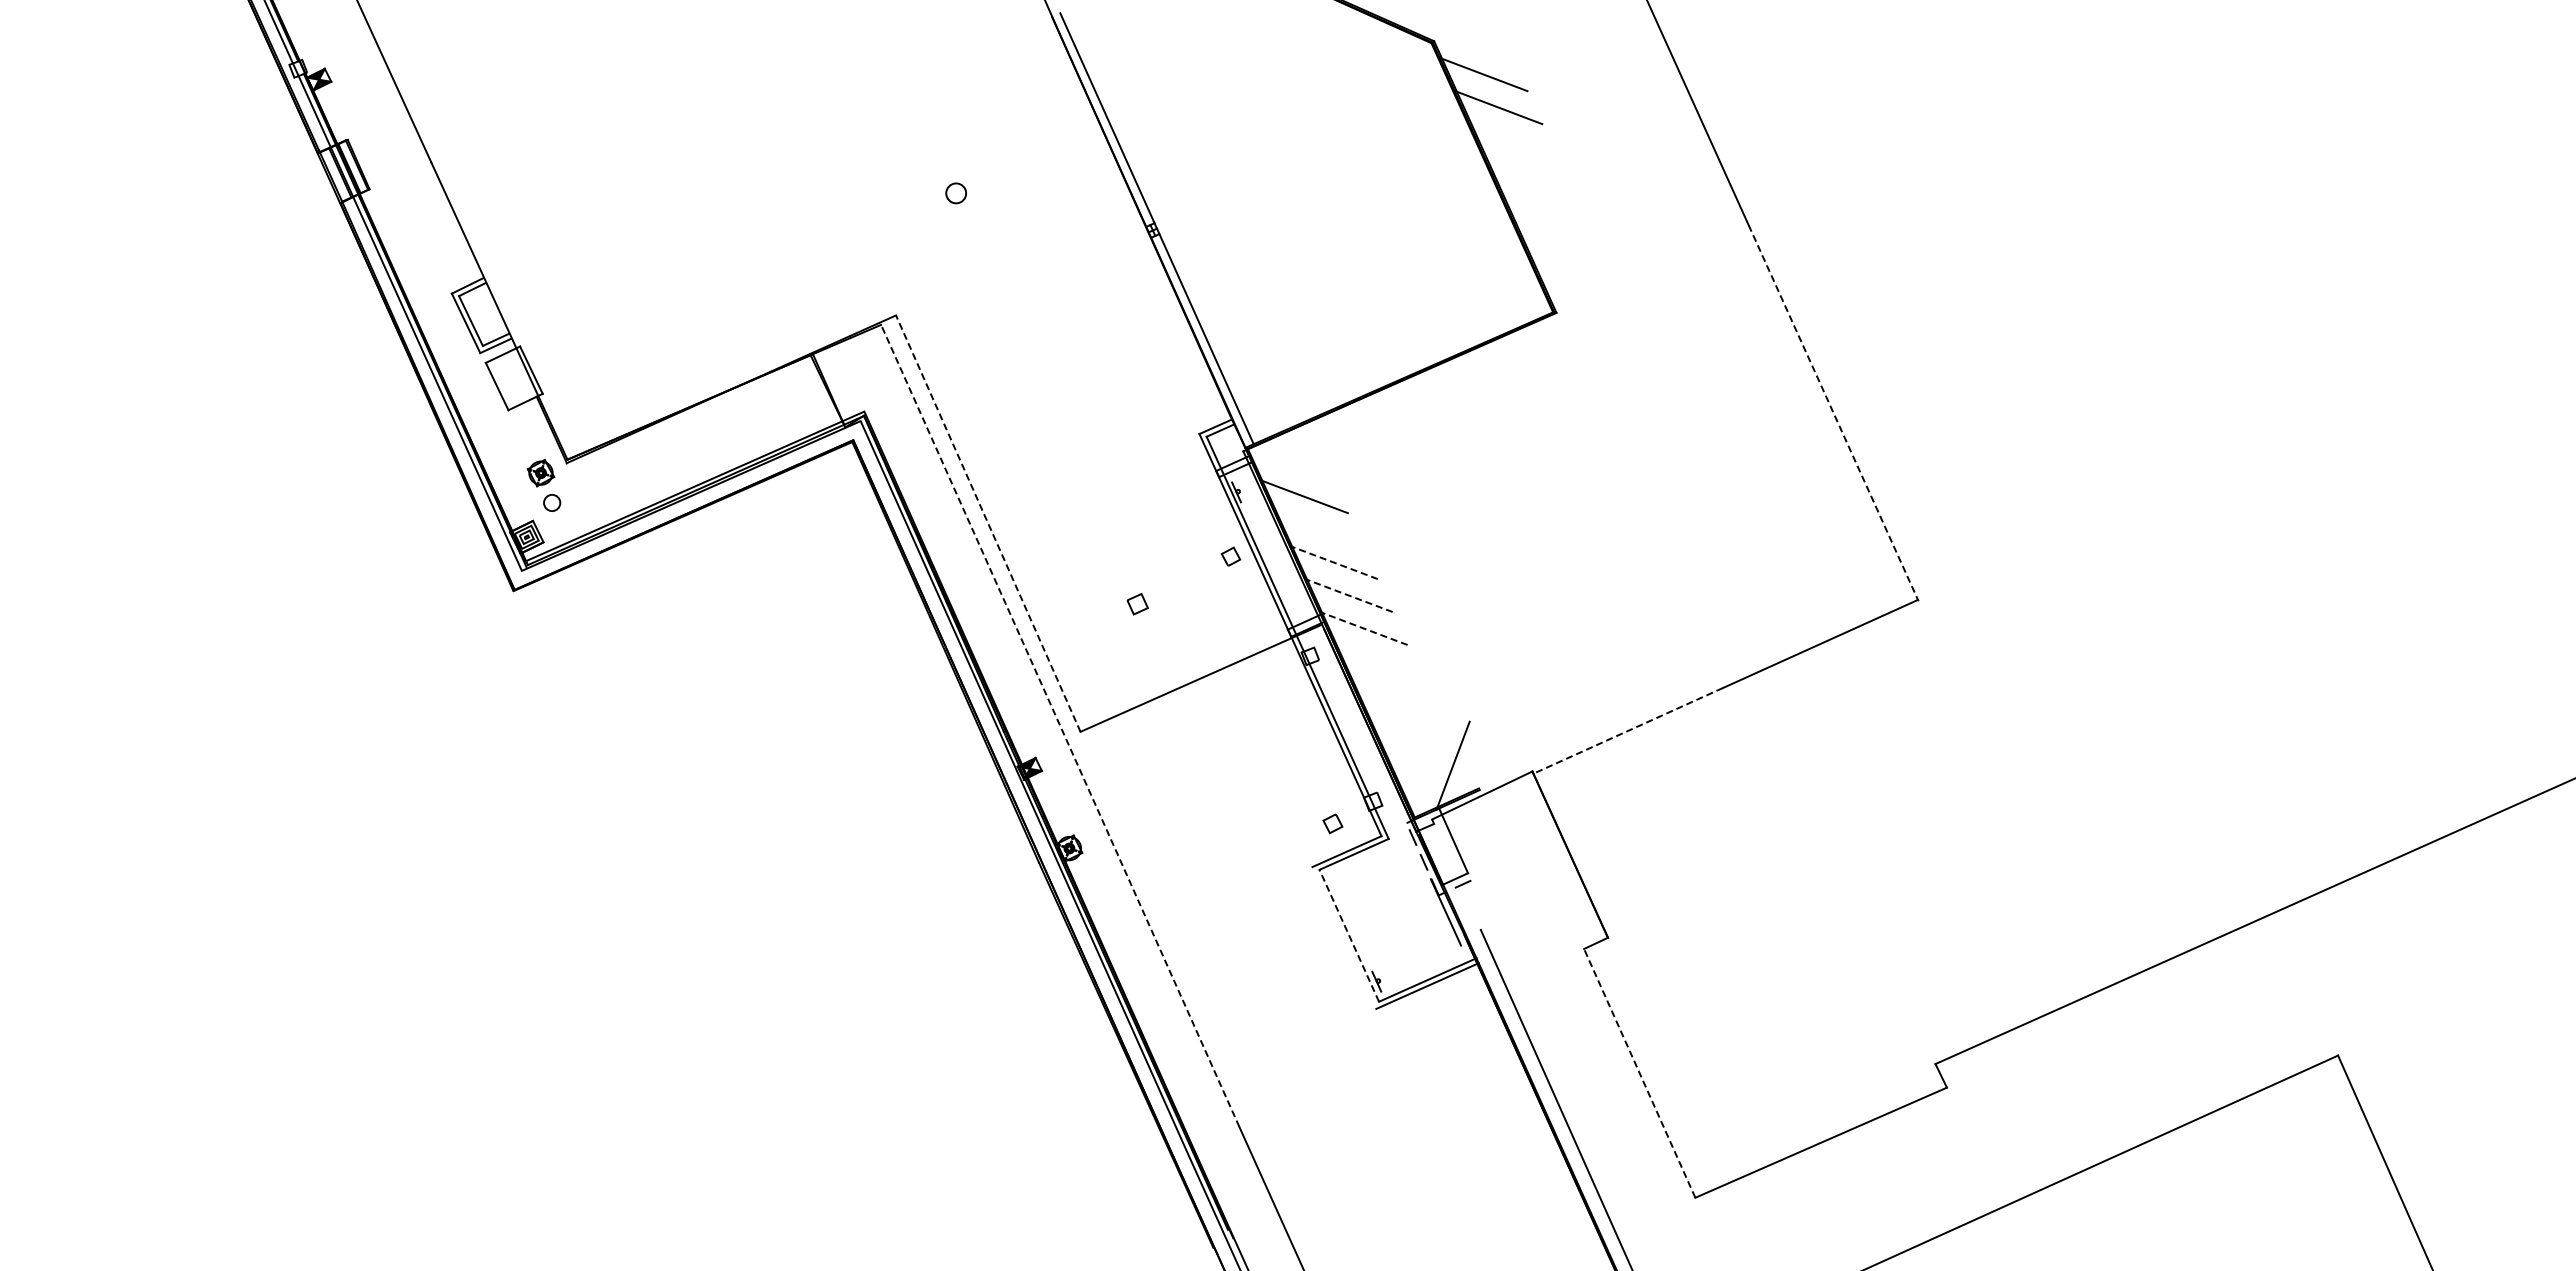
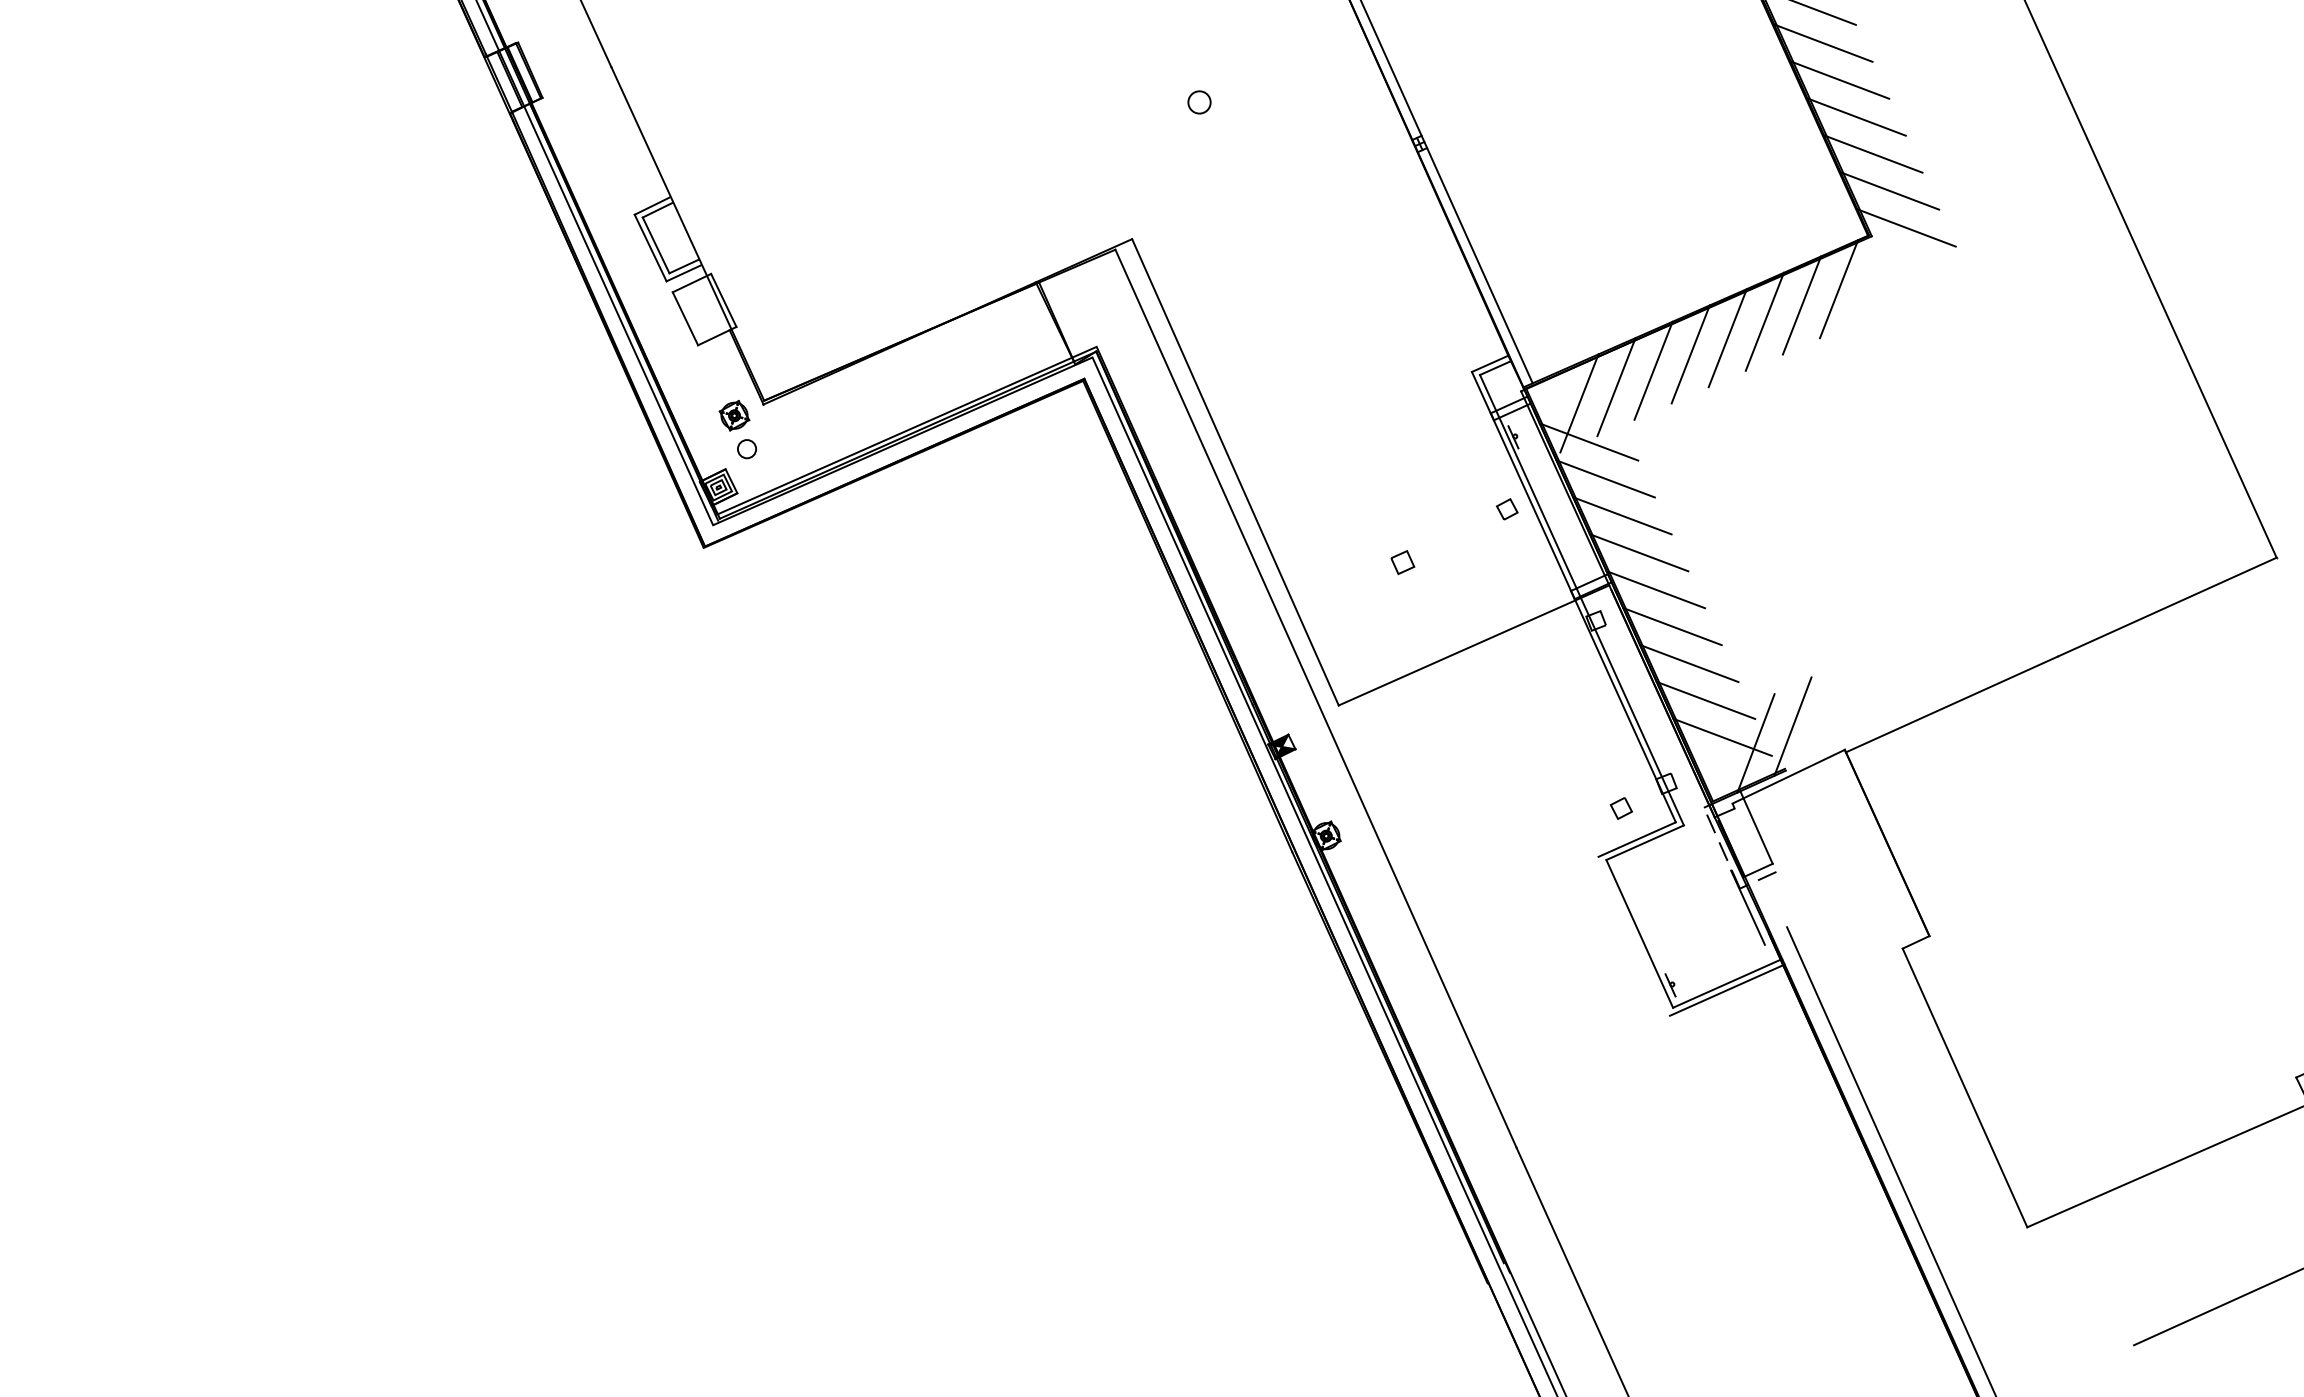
line: (1513, 140) -> (1823, 43), added
line: (1528, 173) -> (1840, 80), added
line: (1542, 206) -> (1856, 117), added
line: (1557, 239) -> (1872, 154), added
line: (1572, 272) -> (1889, 191), added
line: (1587, 305) -> (1906, 228), added
line: (1527, 359) -> (1839, 288), added
line: (1494, 374) -> (1802, 305), added
line: (1461, 389) -> (1765, 322), added
line: (1427, 403) -> (1727, 337), added
line: (1833, 412) -> (2182, 347), dashed -> solid
line: (1394, 418) -> (1690, 354), added
line: (1361, 432) -> (1653, 370), added
line: (1328, 447) -> (1616, 387), added
line: (1295, 461) -> (1579, 402), added
line: (988, 523) -> (1235, 472), dashed -> solid
line: (1318, 529) -> (1605, 478), added
line: (1333, 562) -> (1622, 515), dashed -> solid
line: (1348, 595) -> (1638, 552), dashed -> solid
line: (1363, 628) -> (1655, 589), dashed -> solid
line: (1378, 660) -> (1672, 625), added
line: (1393, 693) -> (1689, 662), added
line: (1060, 725) -> (1316, 698), dashed -> solid
line: (1408, 726) -> (1706, 699), added
line: (1628, 730) -> (1952, 703), dashed -> solid
line: (1485, 750) -> (1792, 726), added
line: (1423, 759) -> (1722, 736), added
line: (1349, 935) -> (1639, 933), dashed -> solid
line: (1639, 1072) -> (1964, 1086), dashed -> solid

